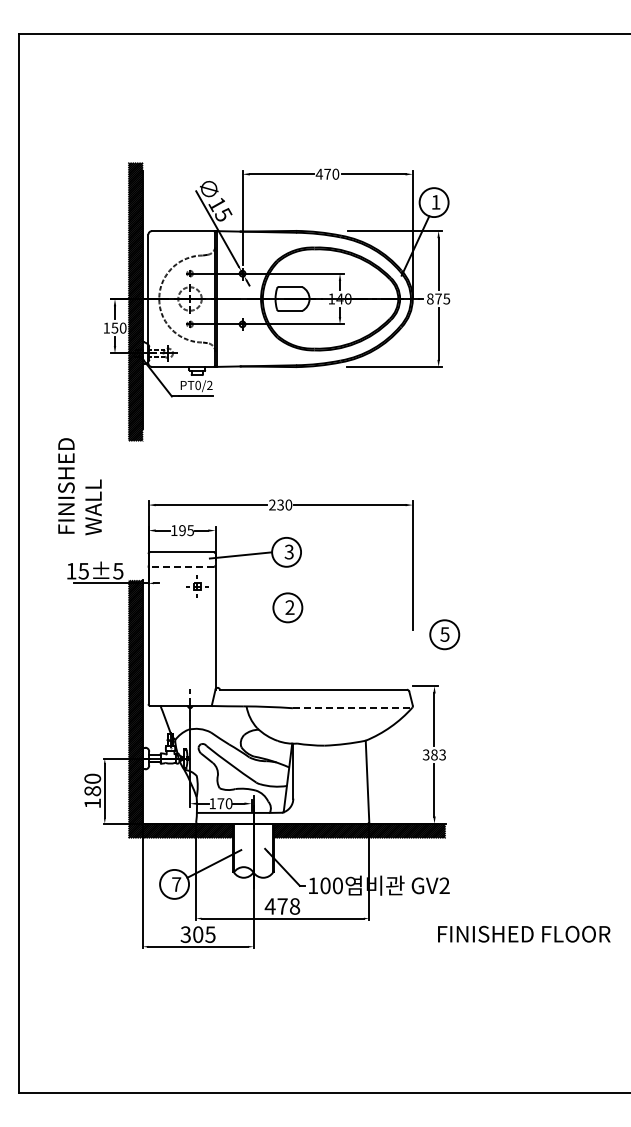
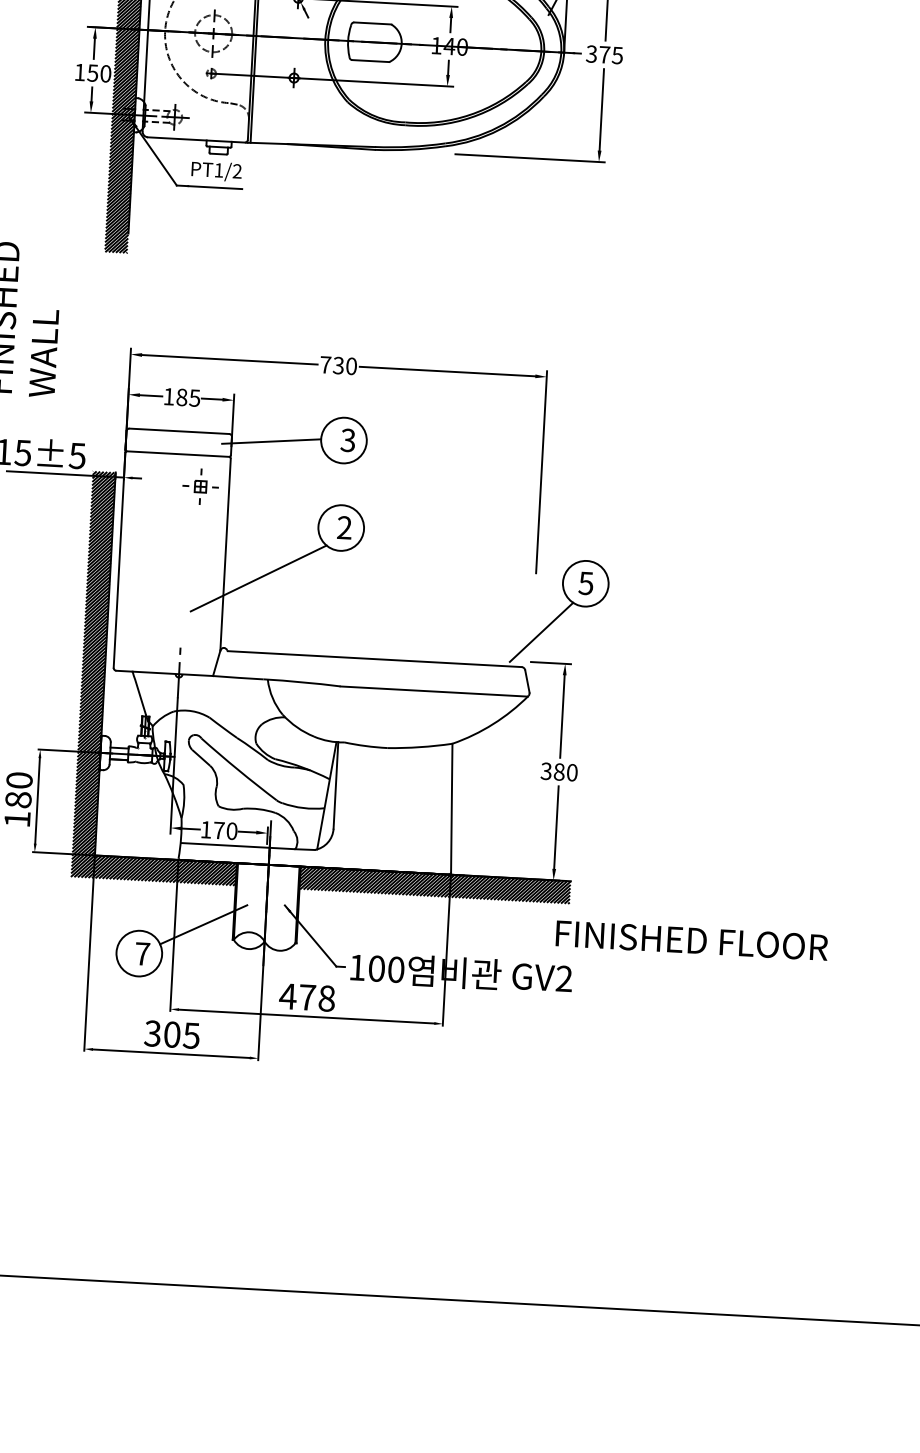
text: (430, 298) -> (592, 53), 875 -> 375
text: (197, 385) -> (217, 170), PT0/2 -> PT1/2
text: (272, 504) -> (325, 364), 230 -> 730
text: (182, 530) -> (182, 397), 195 -> 185
line: (181, 566) -> (177, 453), dashed -> solid
line: (237, 642) -> (259, 578), added
line: (418, 666) -> (541, 631), added
line: (352, 708) -> (434, 691), dashed -> solid
text: (442, 754) -> (572, 771), 383 -> 380
text: (524, 933) -> (692, 939), moved

